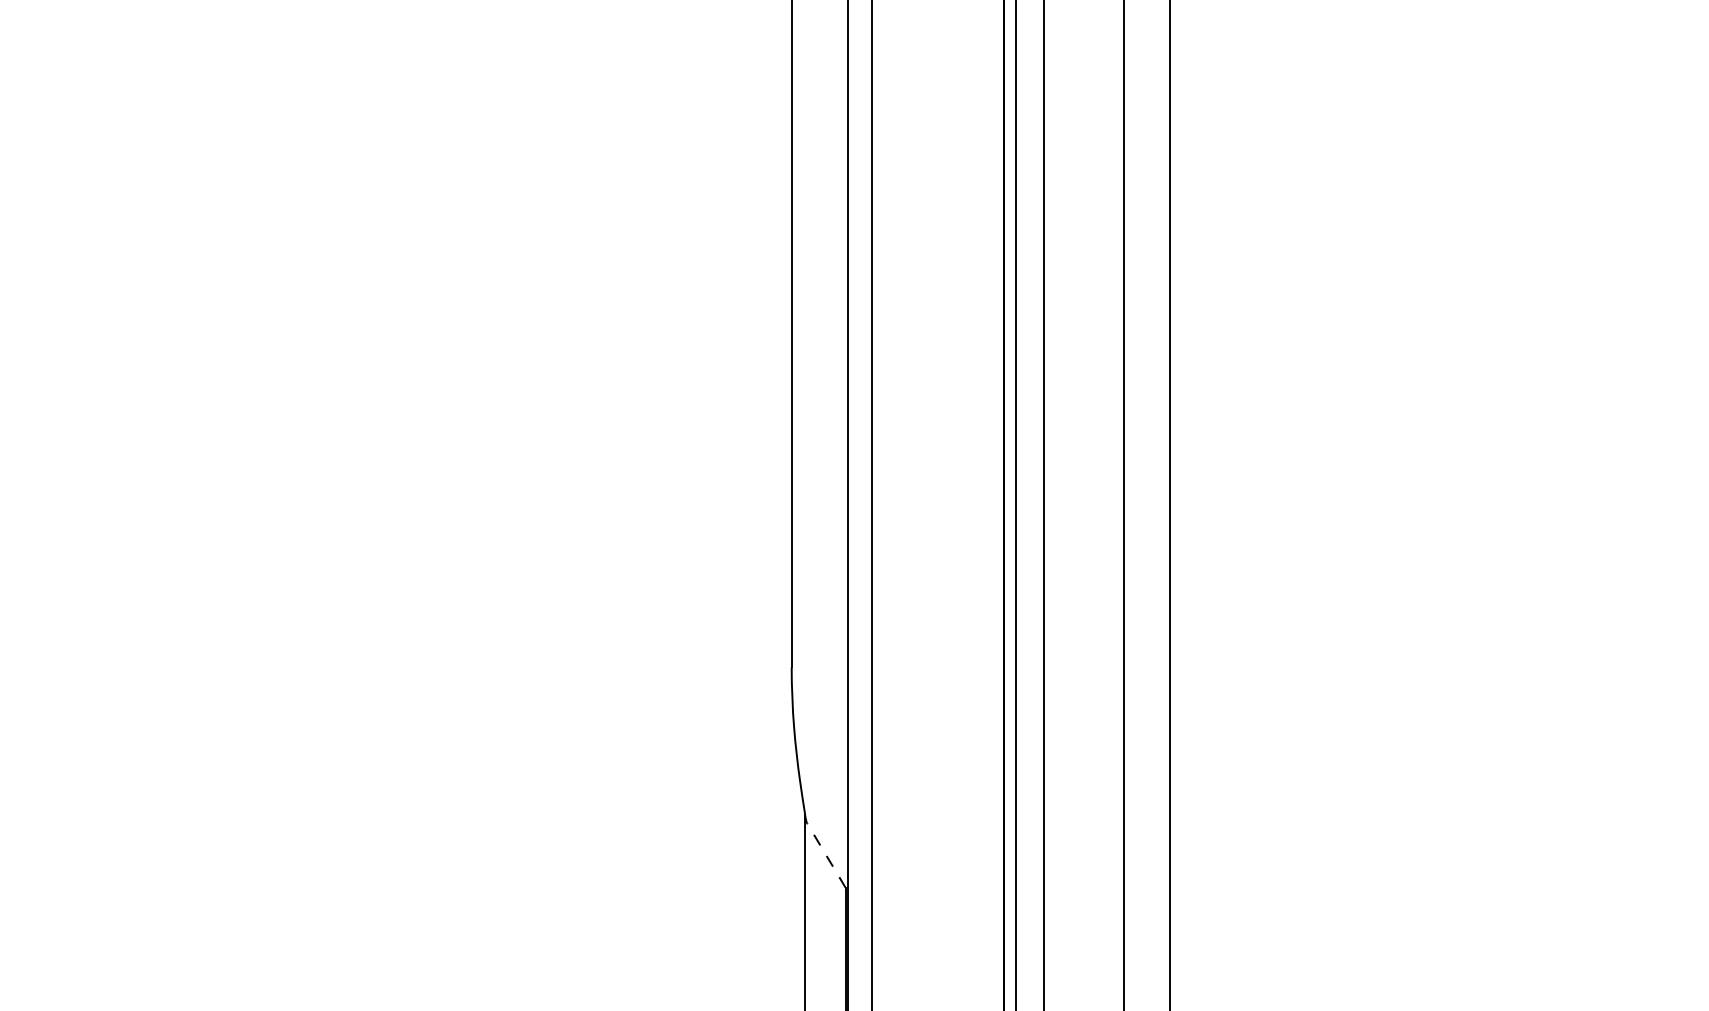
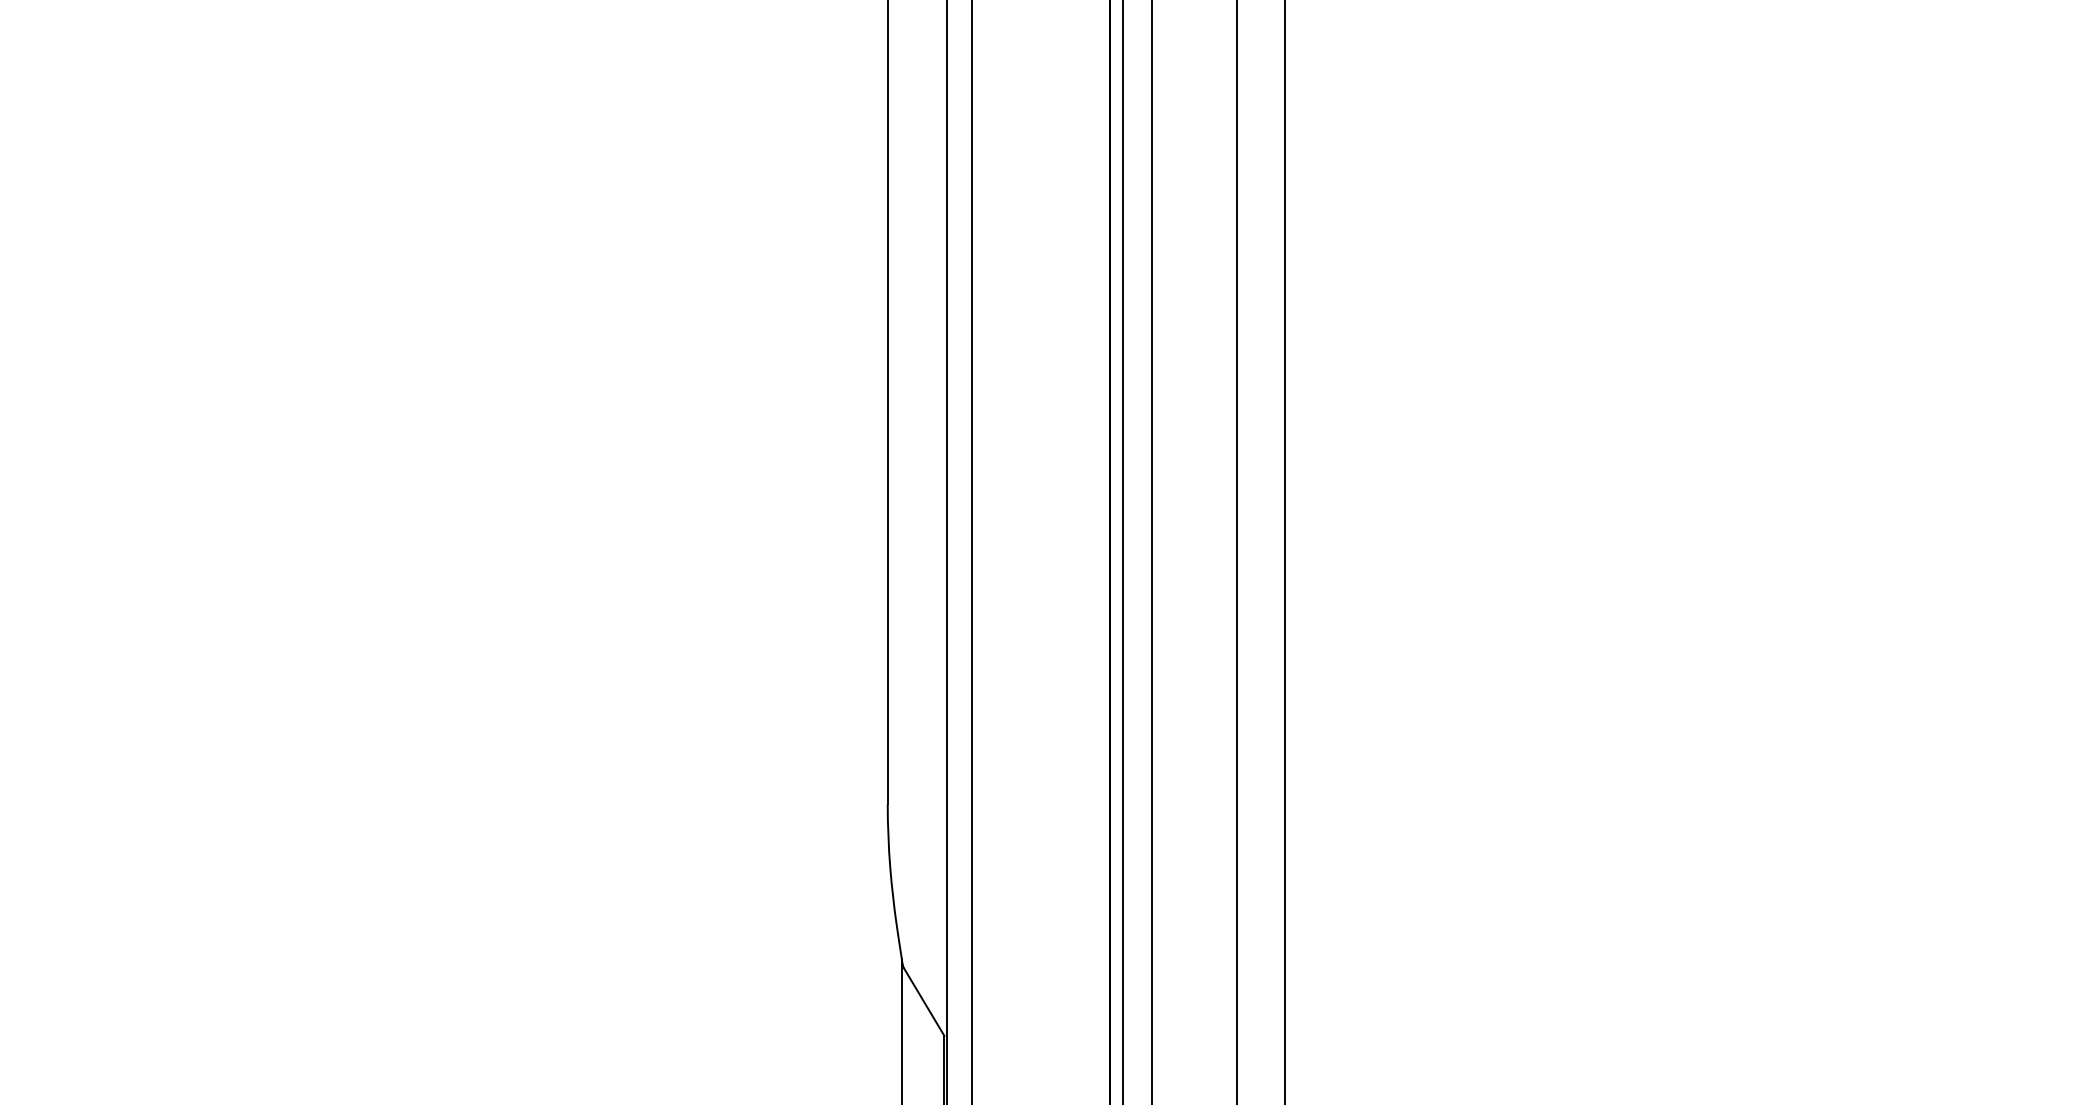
line: (825, 855) -> (923, 1001), dashed -> solid

